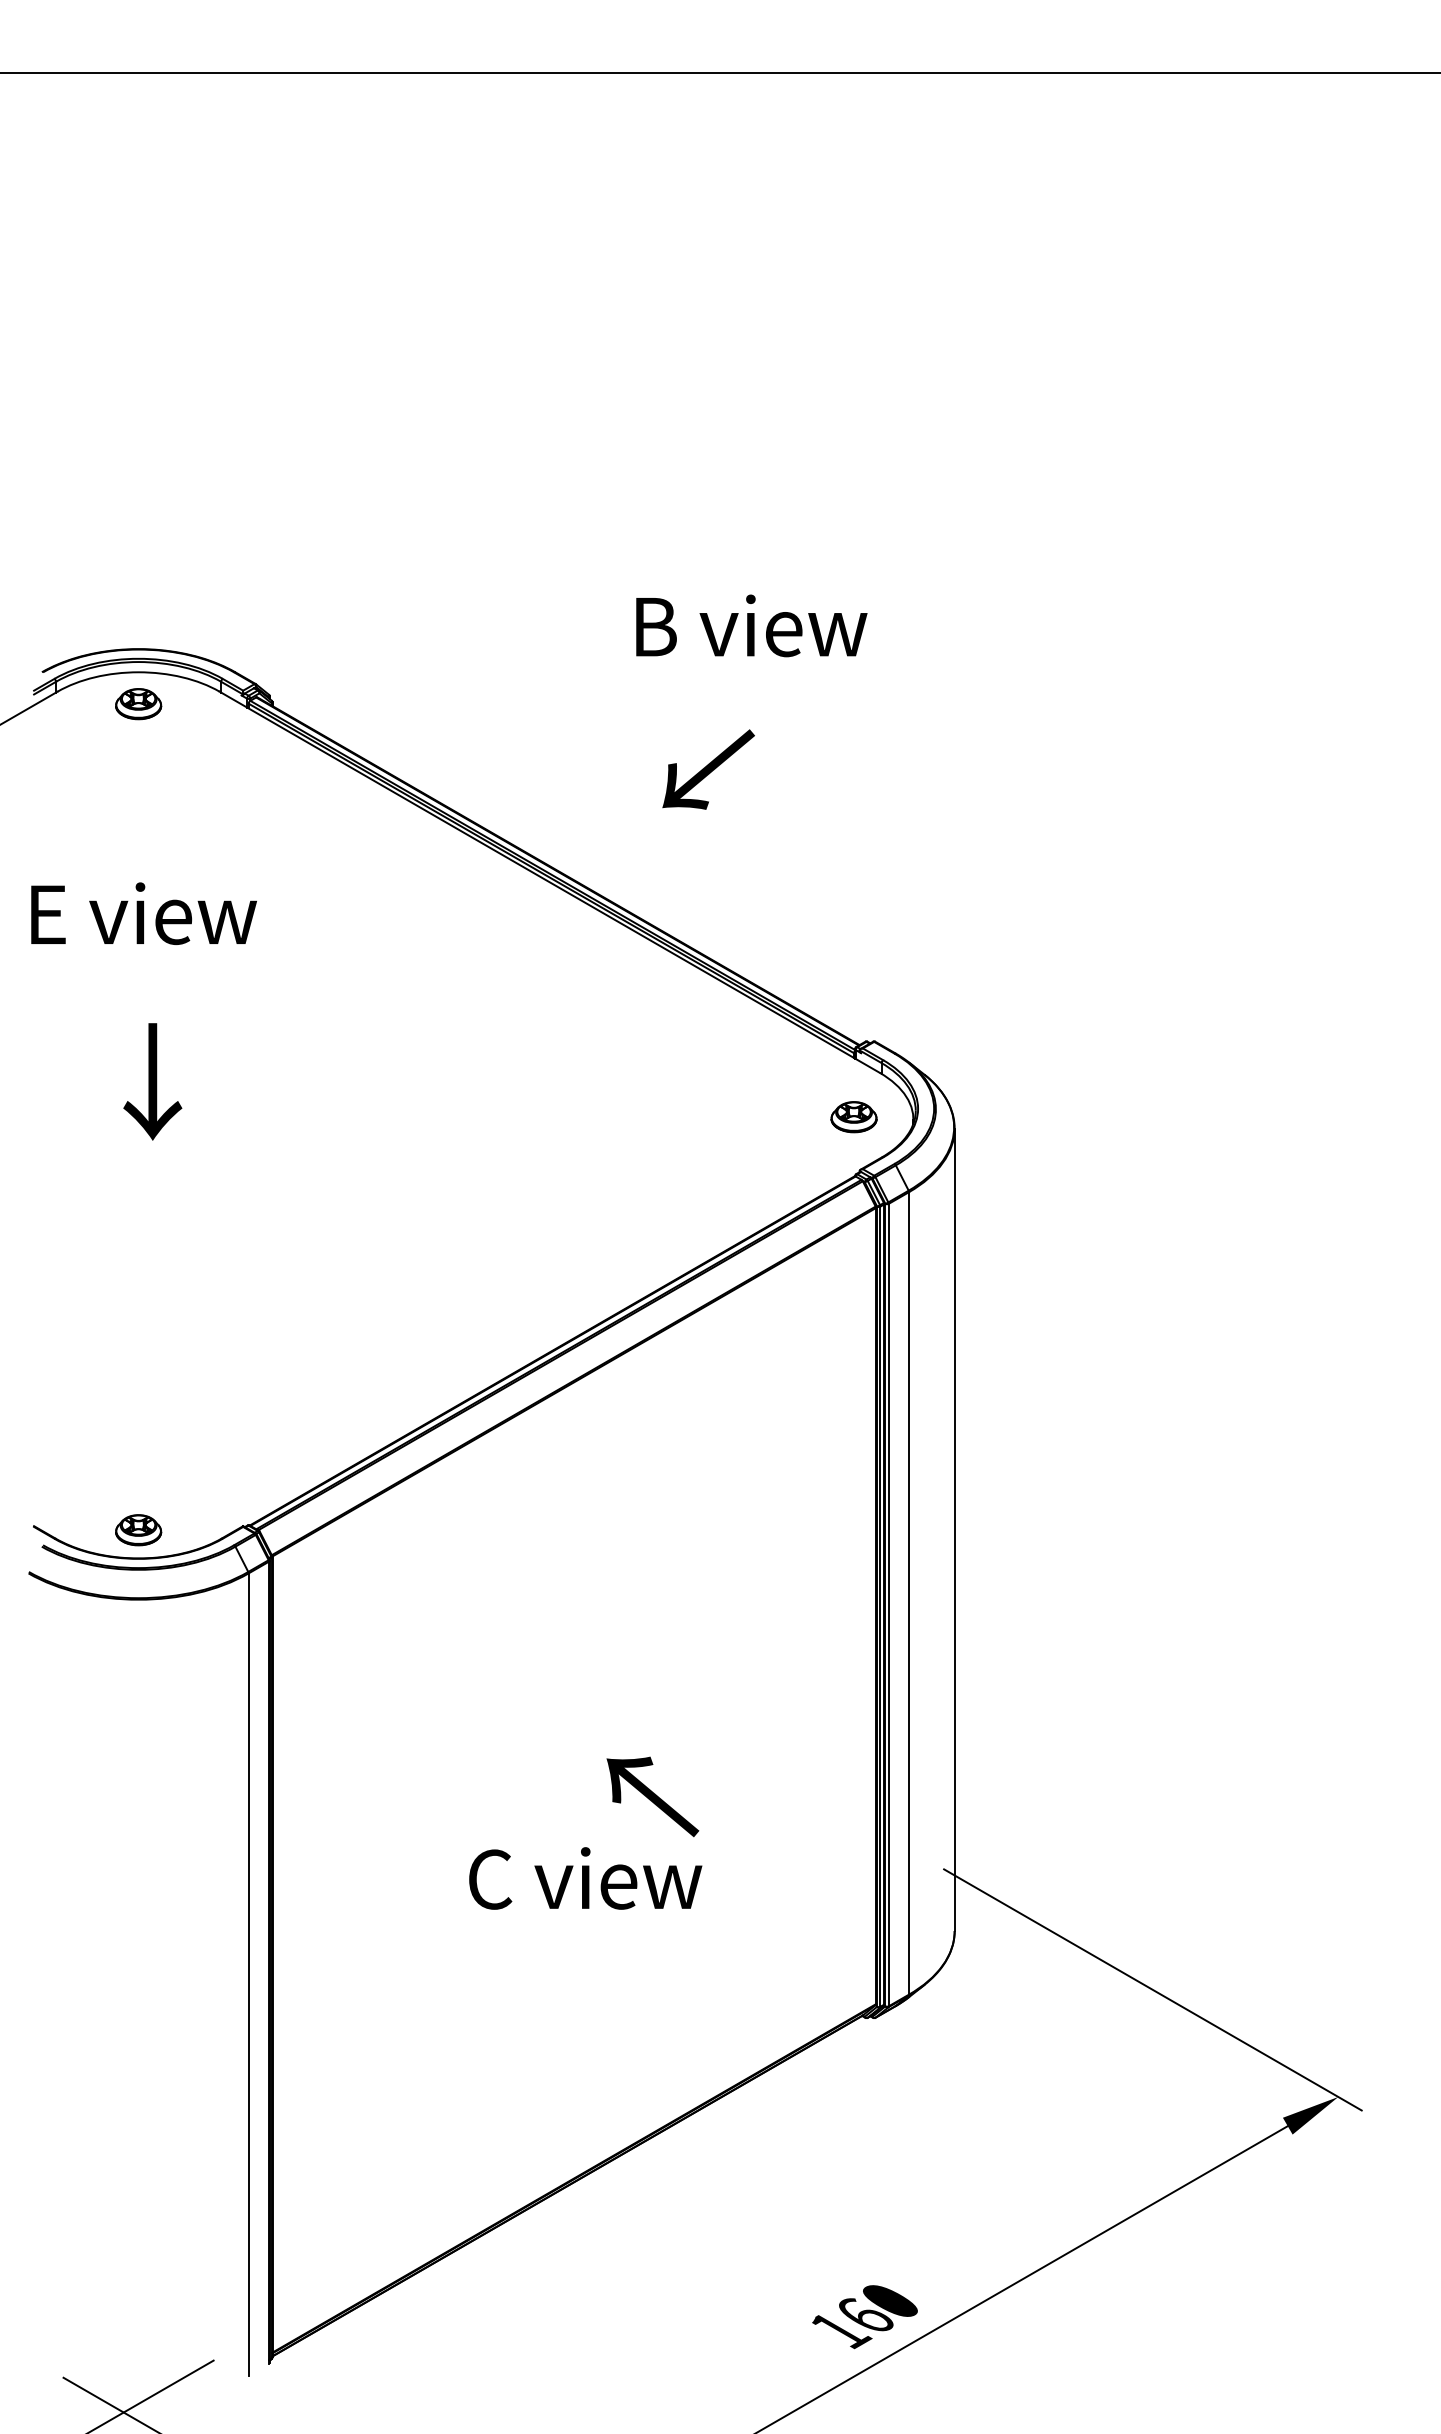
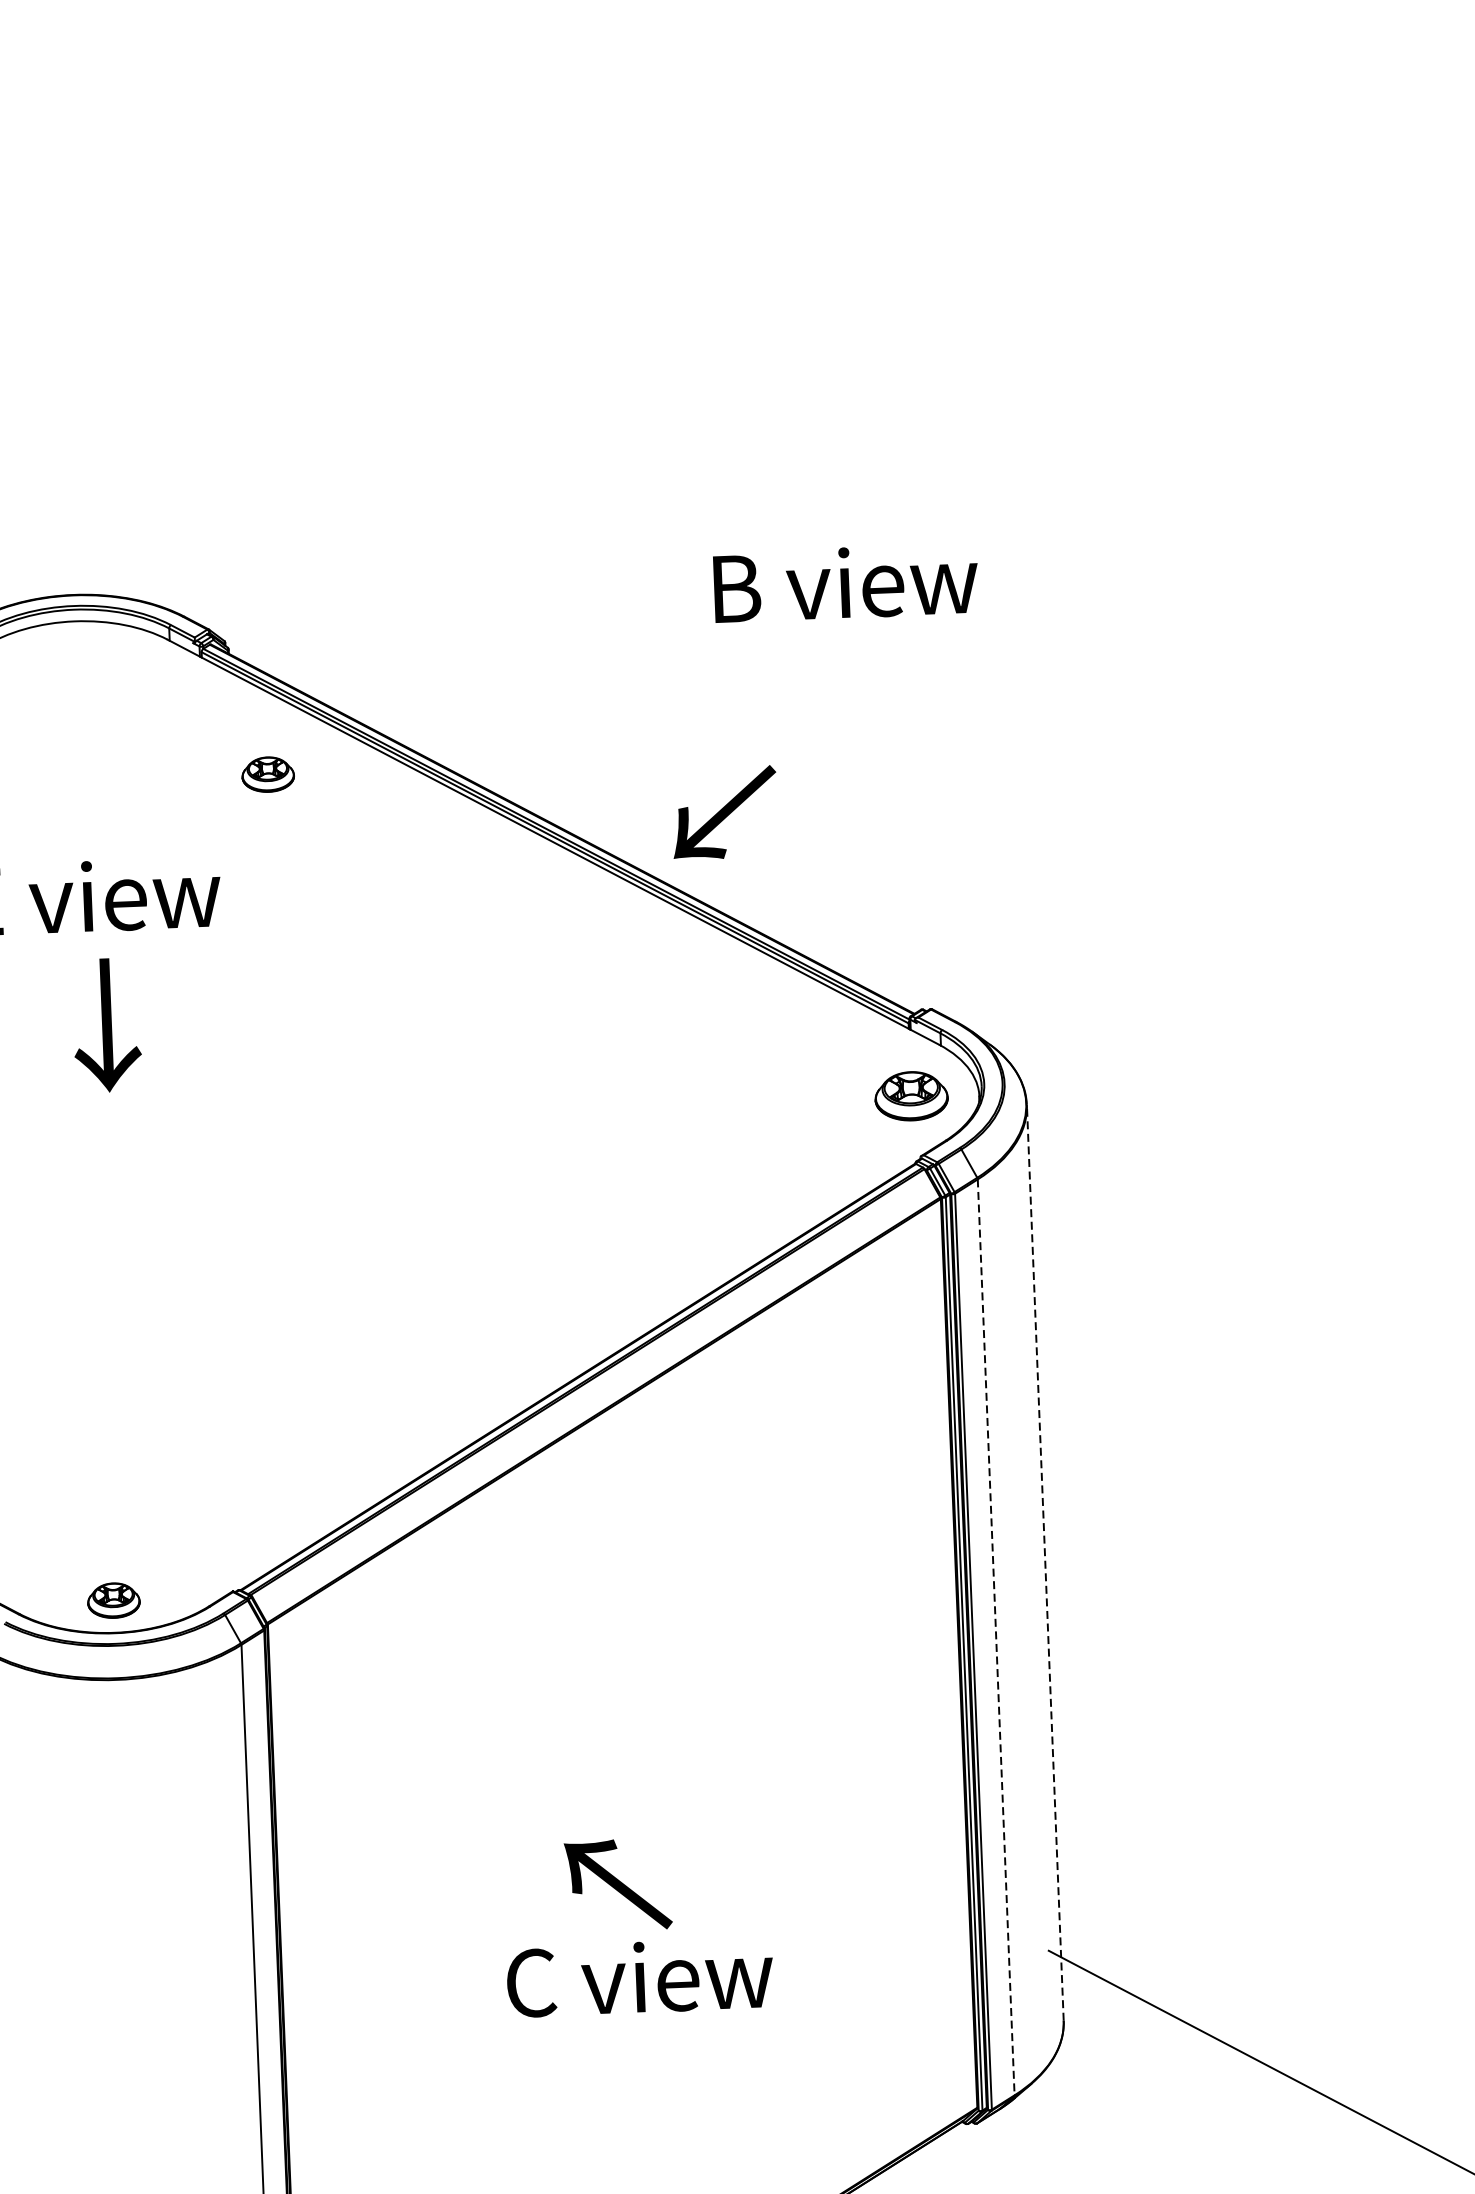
text: (751, 625) -> (845, 582), moved
part: (138, 704) -> (268, 775), moved
text: (708, 769) -> (724, 812), moved
text: (152, 1081) -> (106, 1025), moved
part: (853, 1117) -> (910, 1096), size x1.4
line: (954, 1529) -> (1045, 1562), solid -> dashed
line: (909, 1593) -> (996, 1637), solid -> dashed
text: (652, 1796) -> (617, 1884), moved

